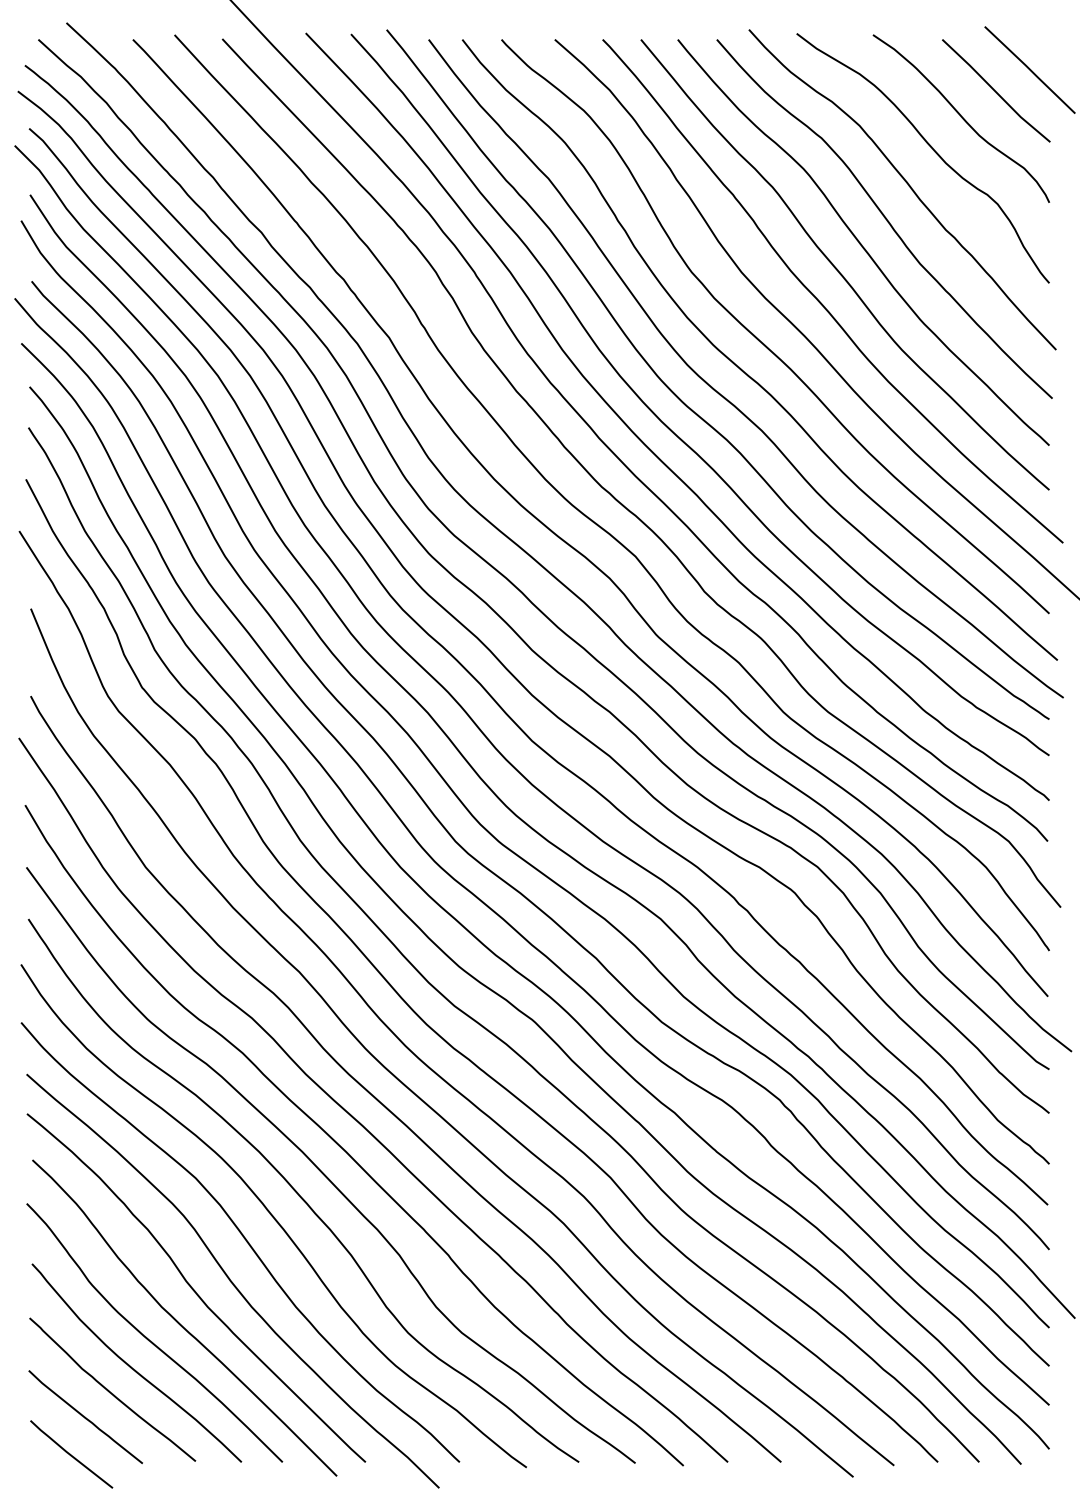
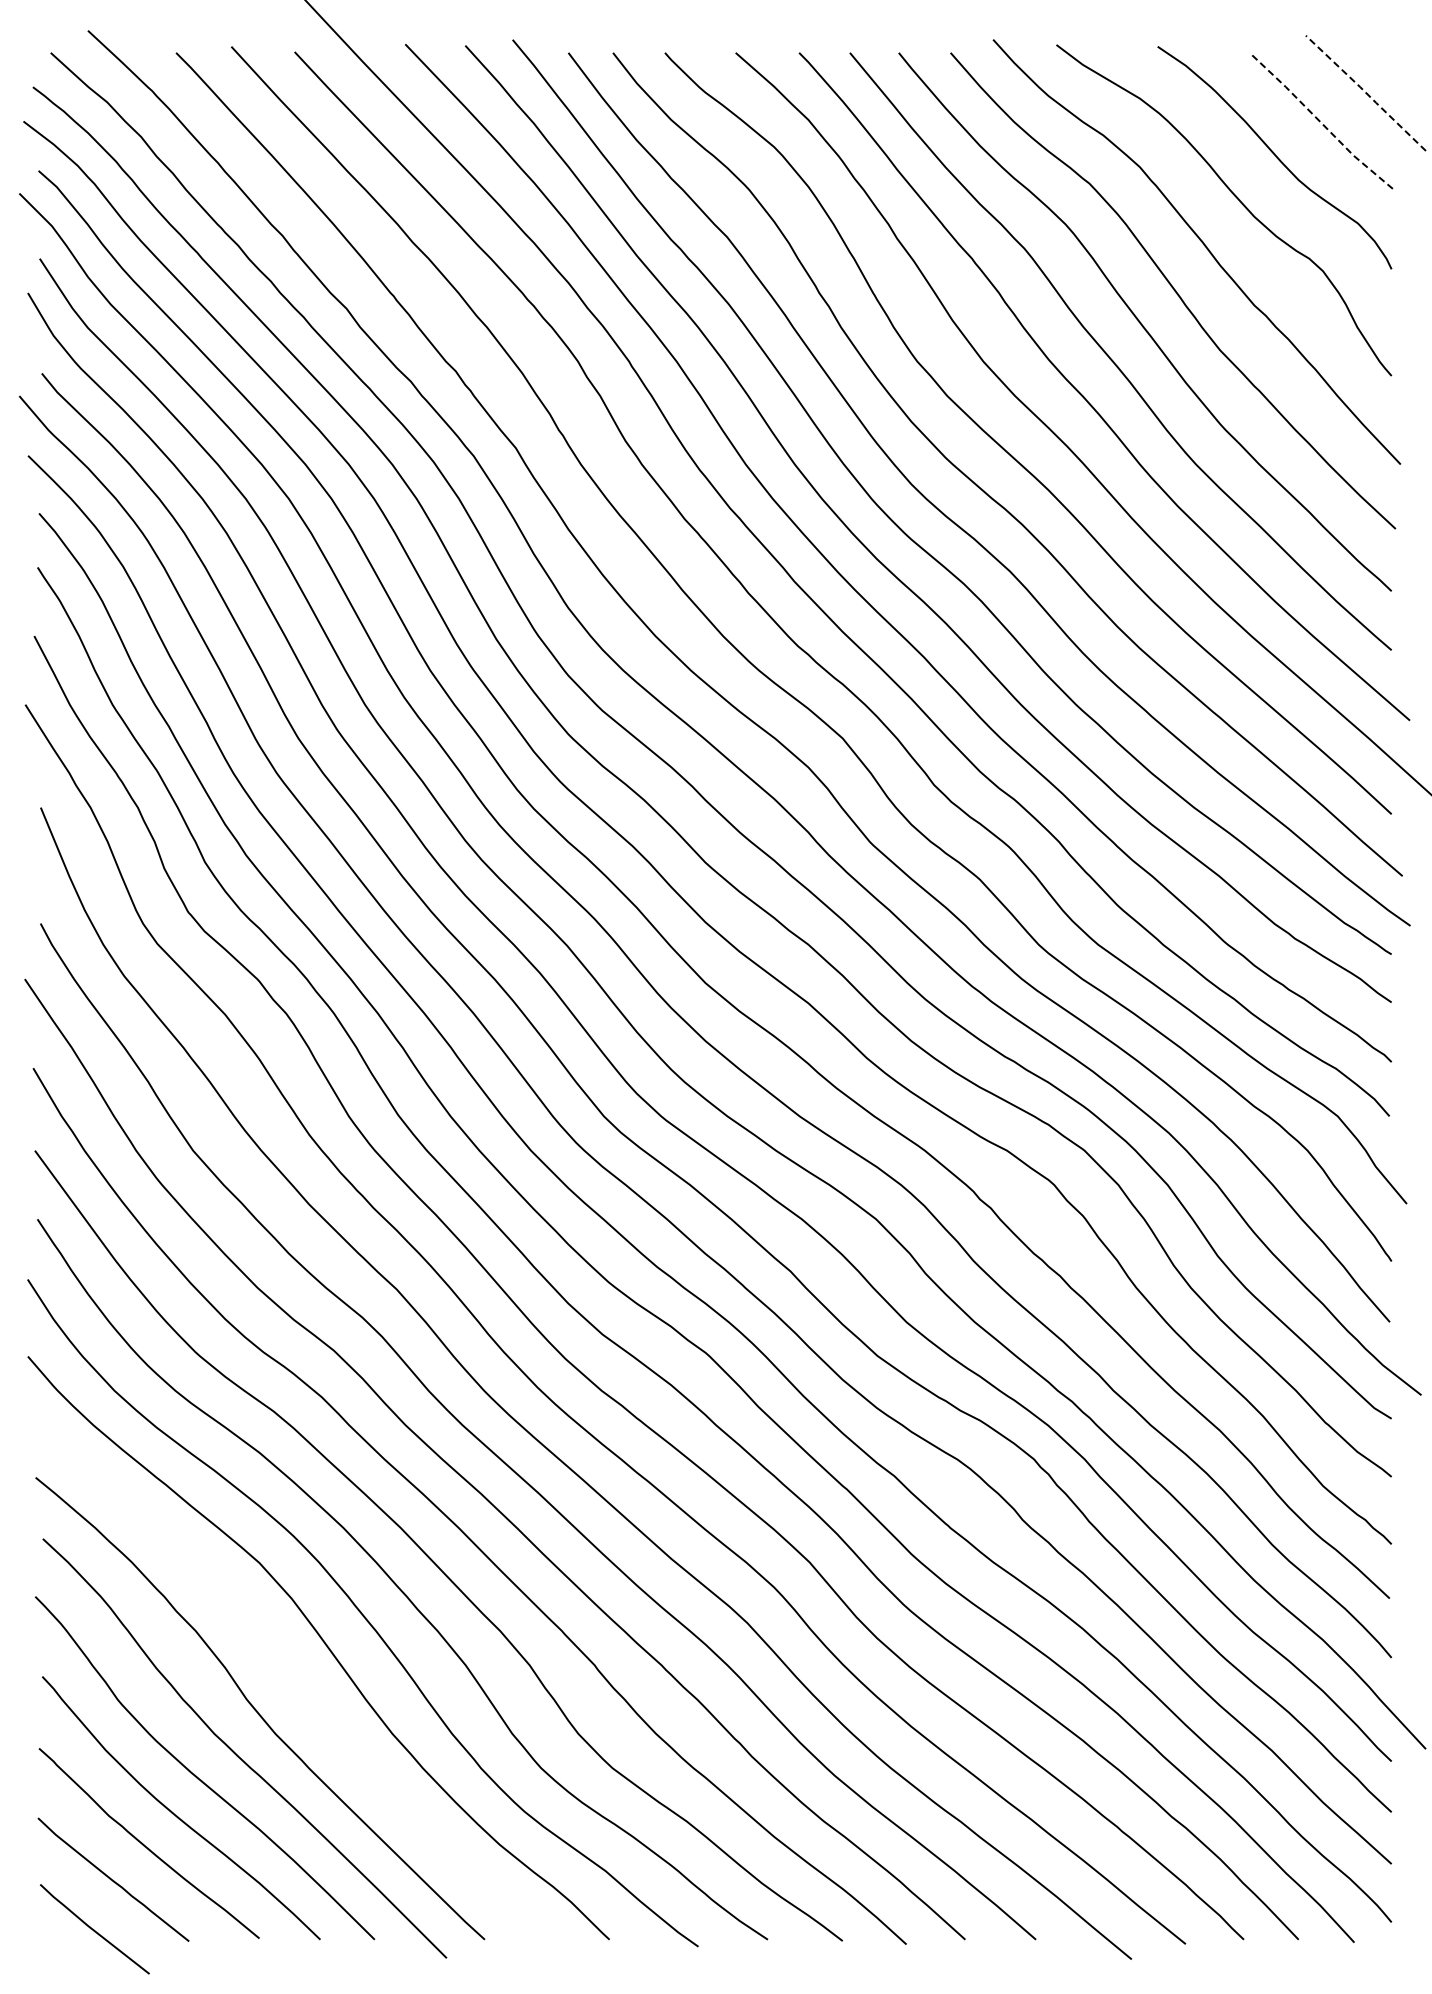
line: (1030, 70) -> (1366, 93), solid -> dashed
line: (995, 91) -> (1320, 121), solid -> dashed
curve: (231, 1281) -> (307, 1699), removed

